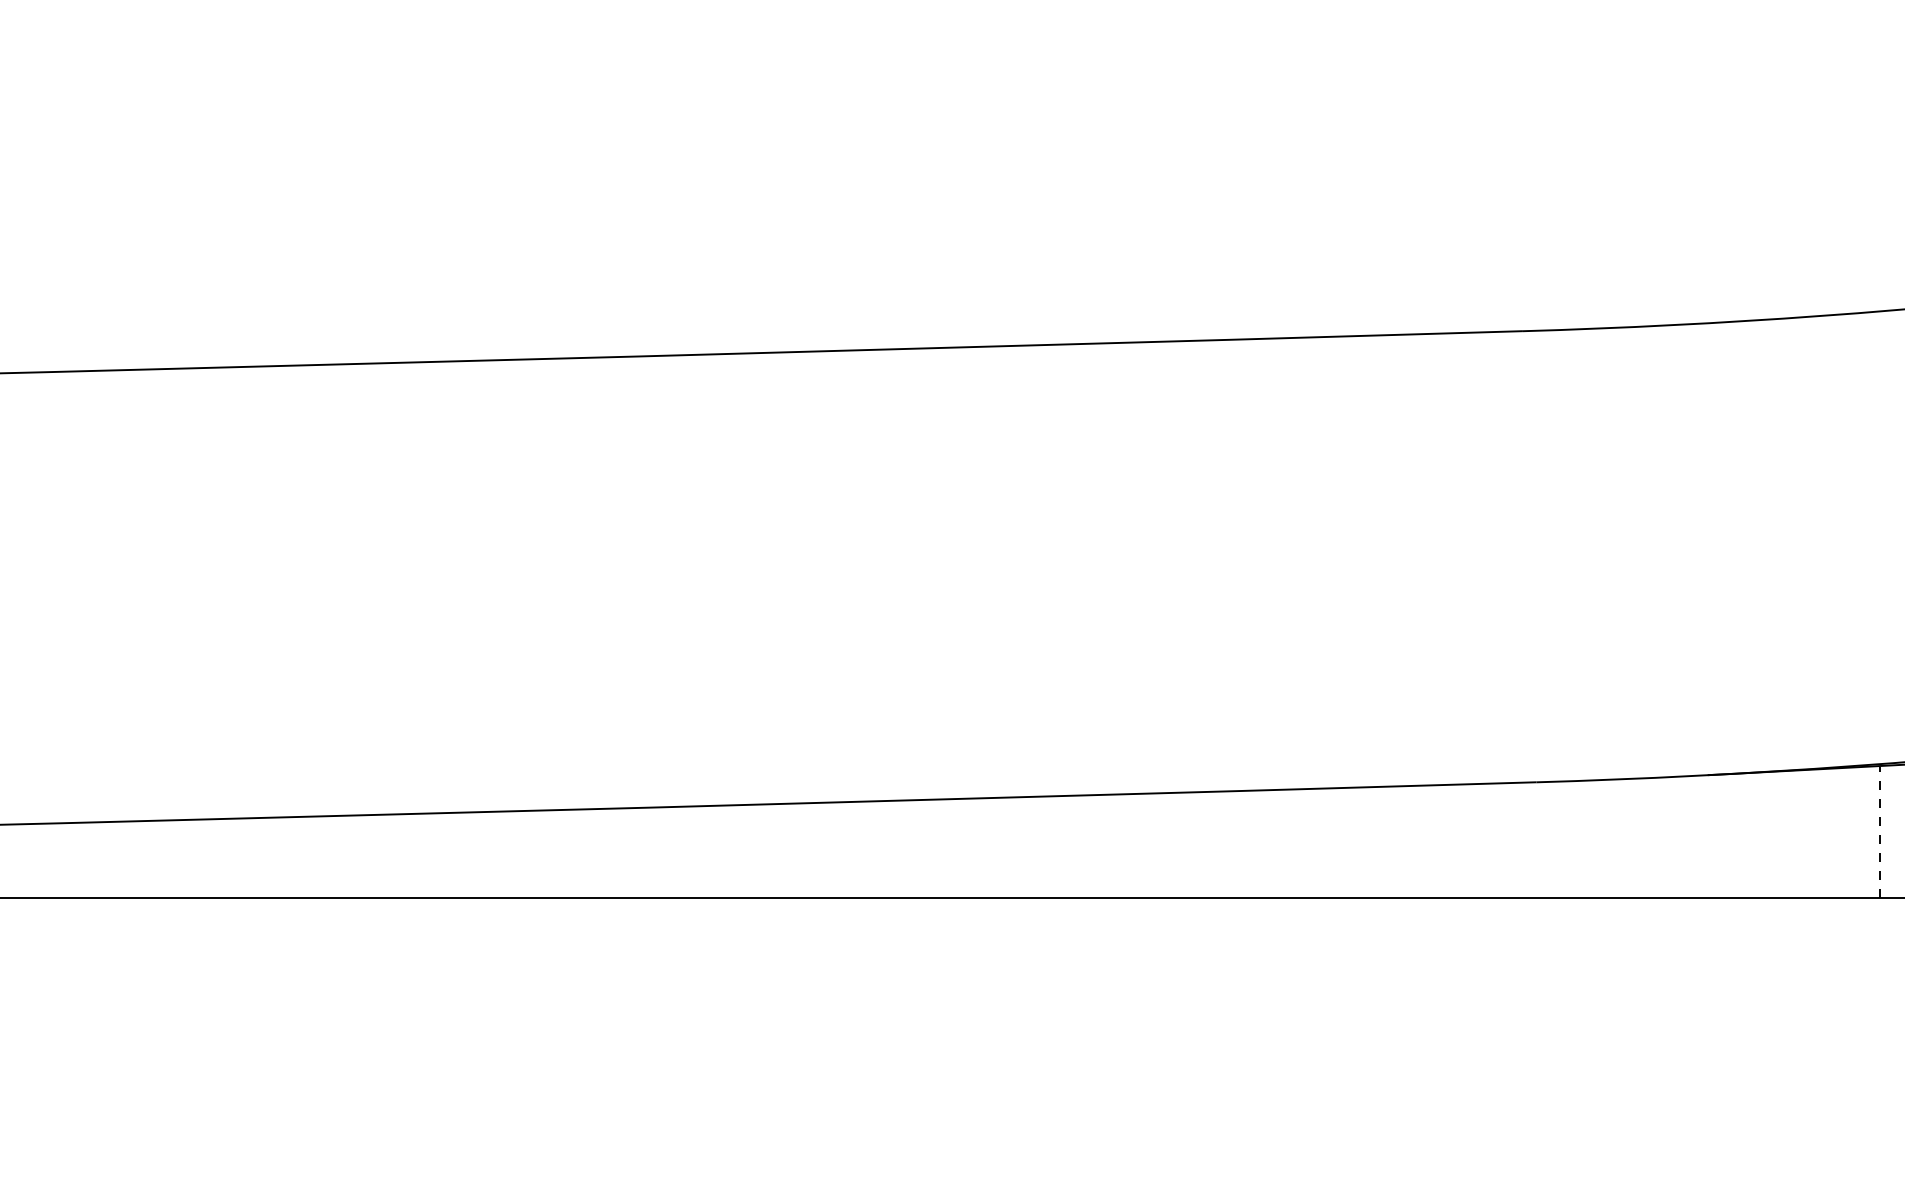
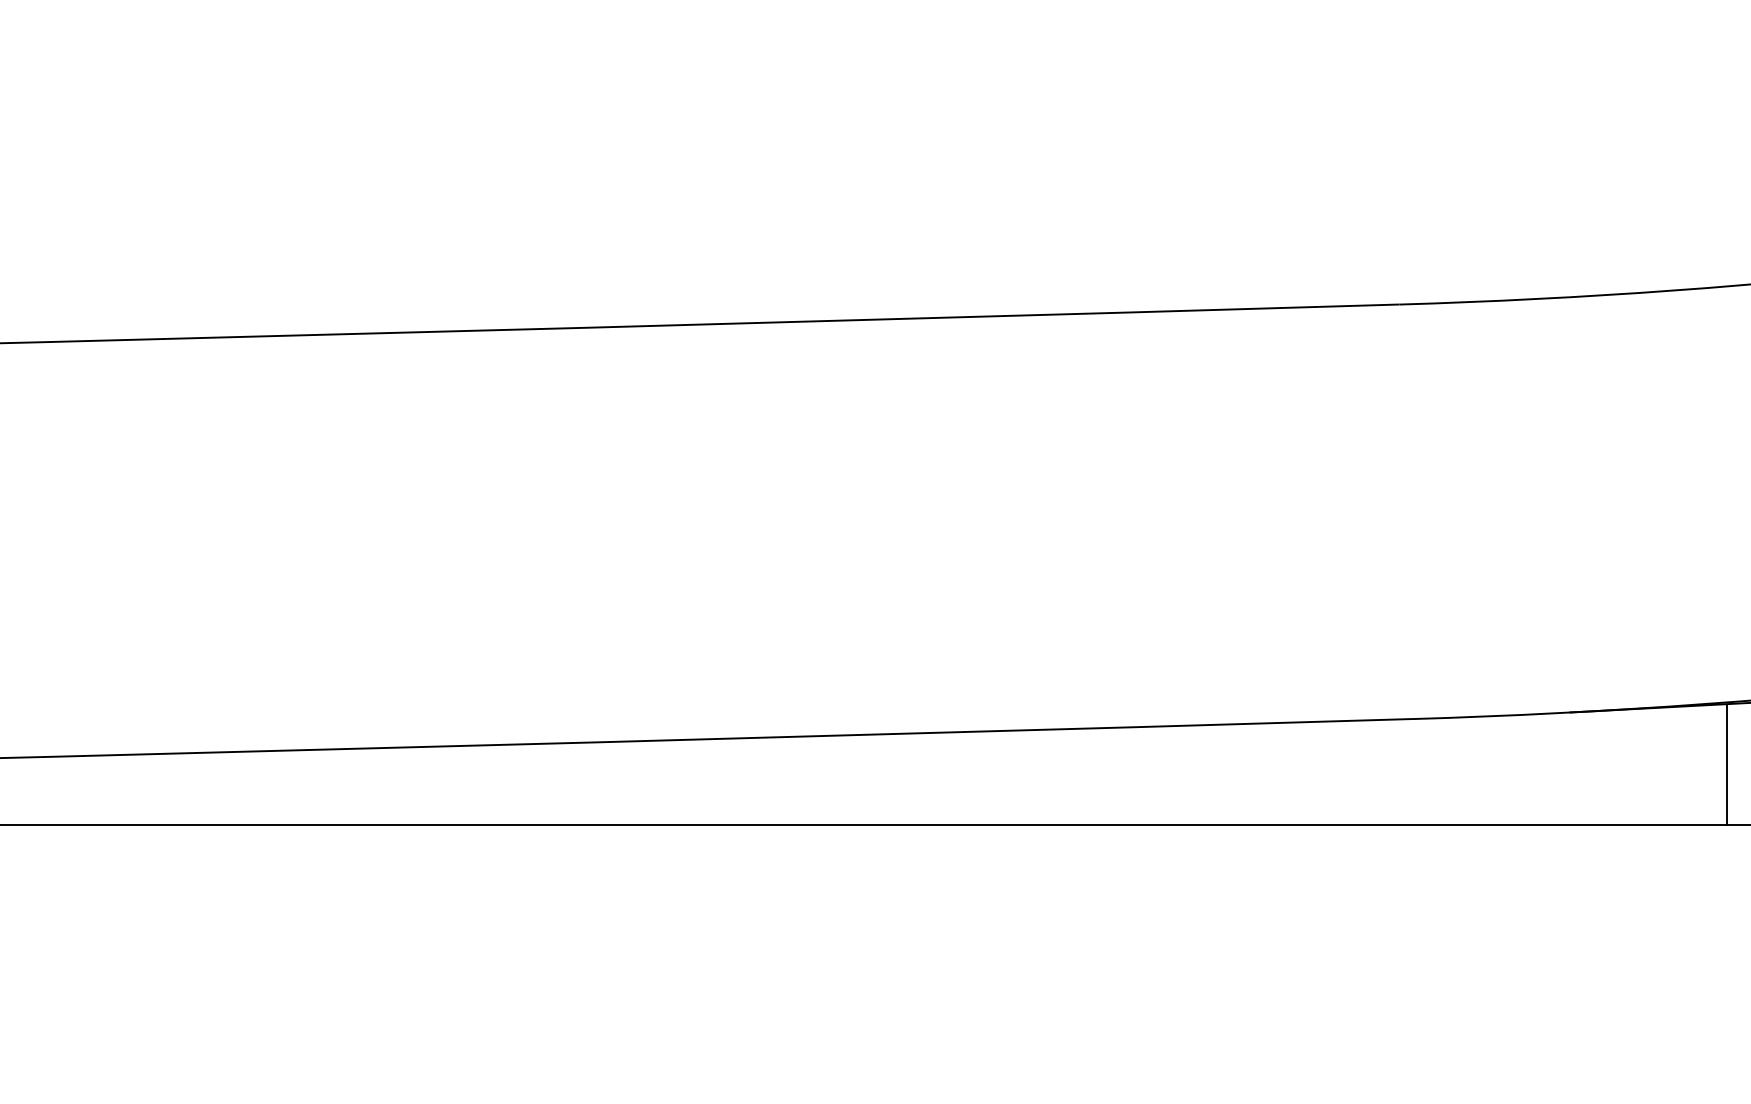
line: (1879, 832) -> (1727, 765), dashed -> solid

